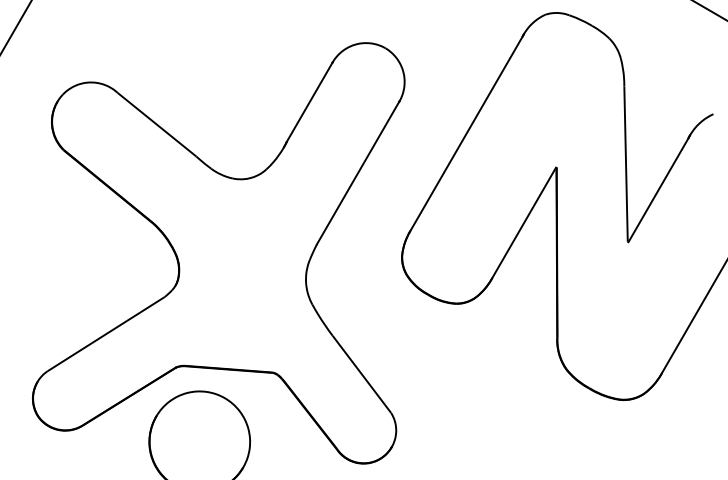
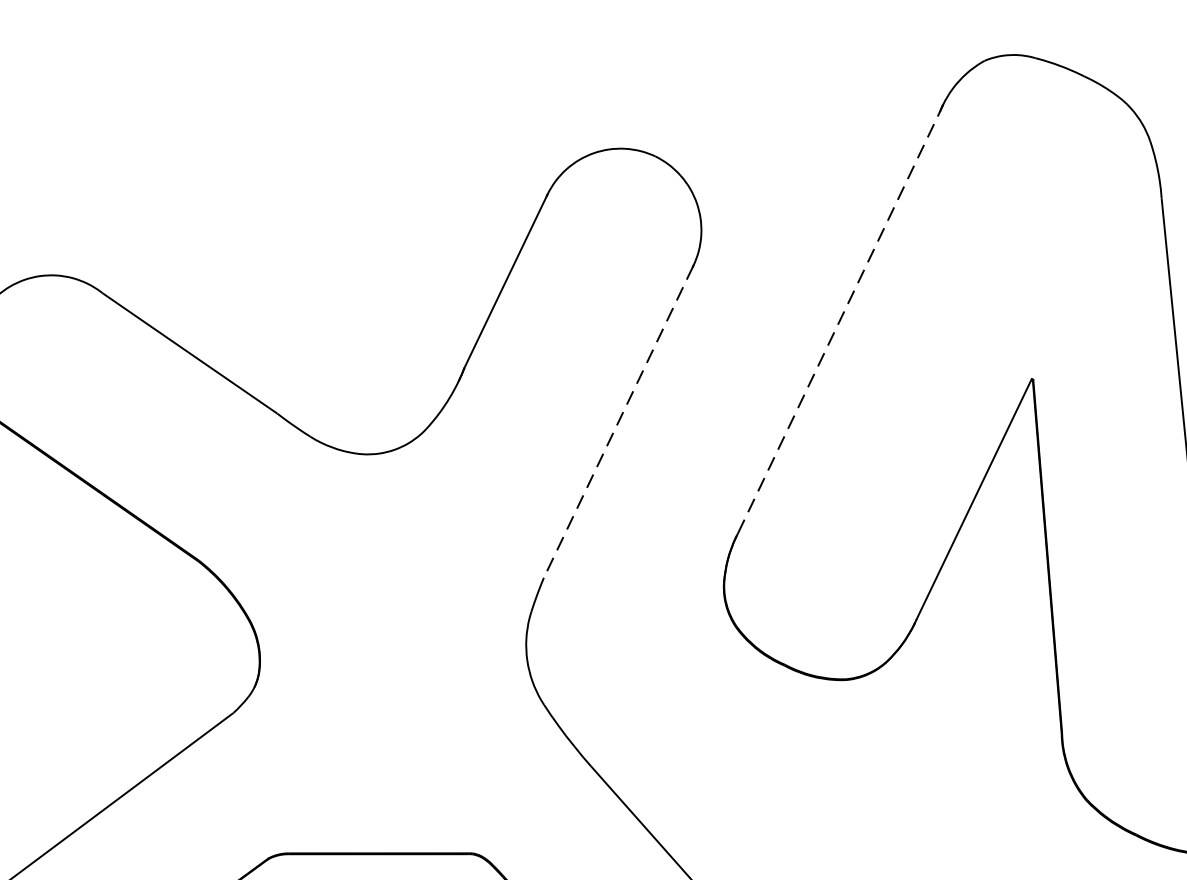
line: (466, 133) -> (838, 321), solid -> dashed
line: (357, 173) -> (617, 423), solid -> dashed

